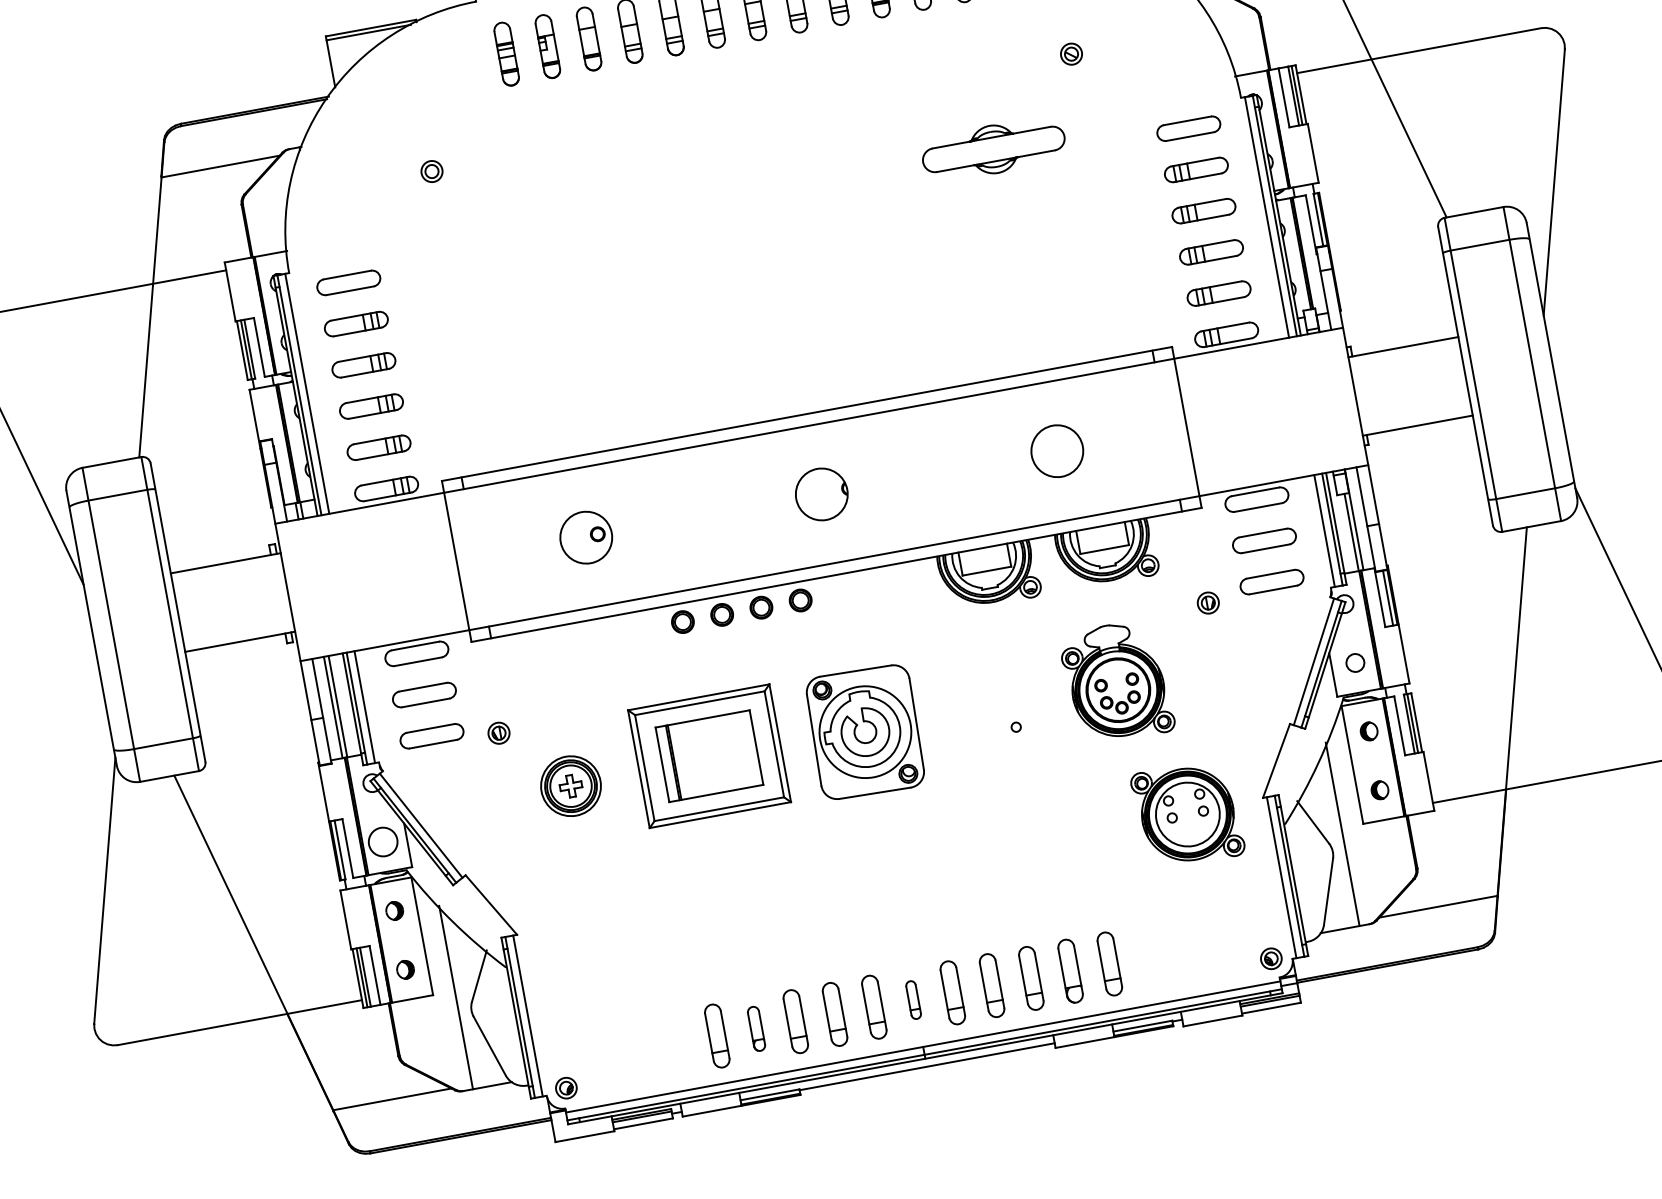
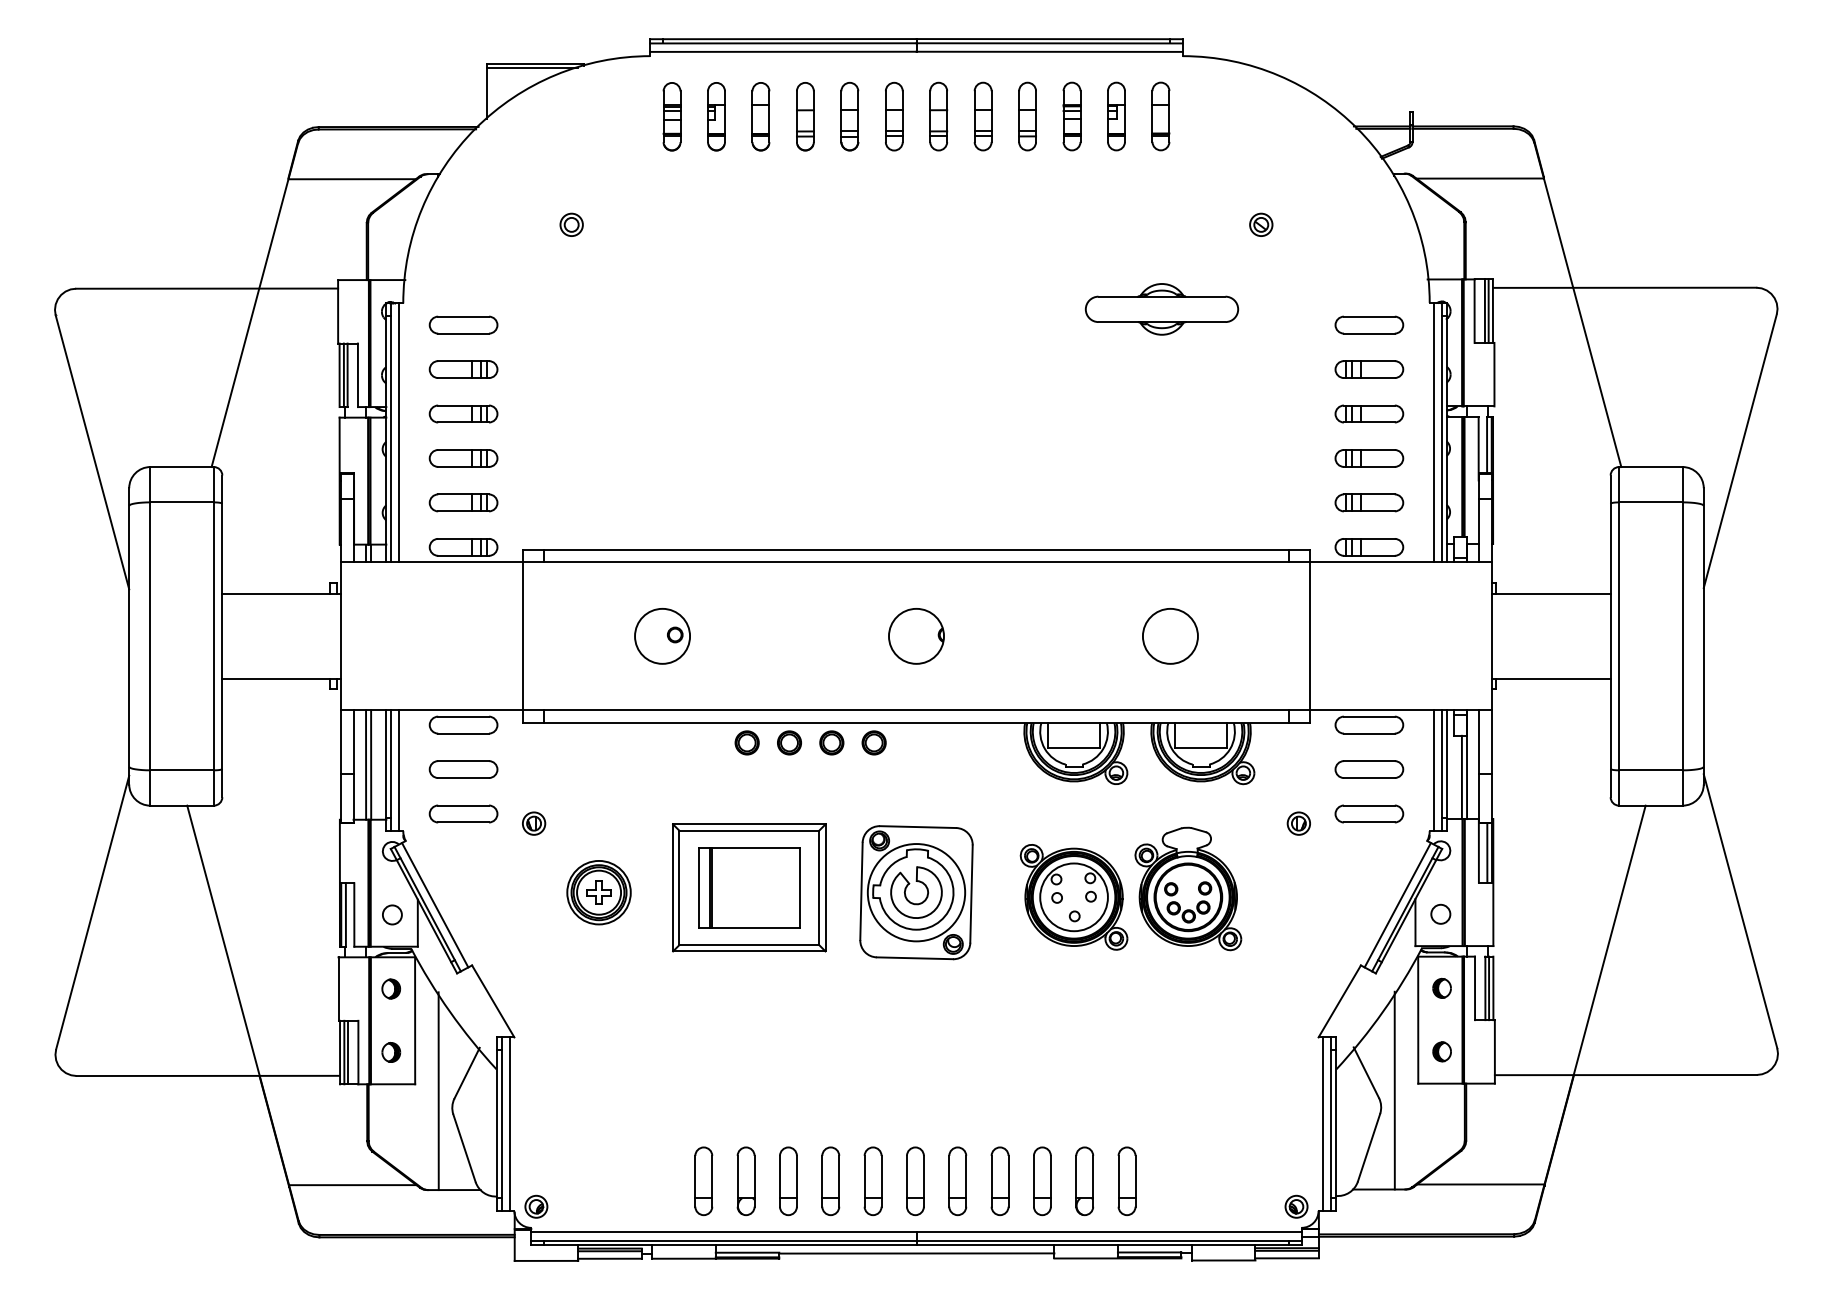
part: (1187, 814) -> (1073, 897), moved
circle: (382, 841) -> (391, 914), size x0.62
part: (913, 1000) -> (915, 1181), size x1.67
part: (756, 1029) -> (745, 1181), size x1.43

